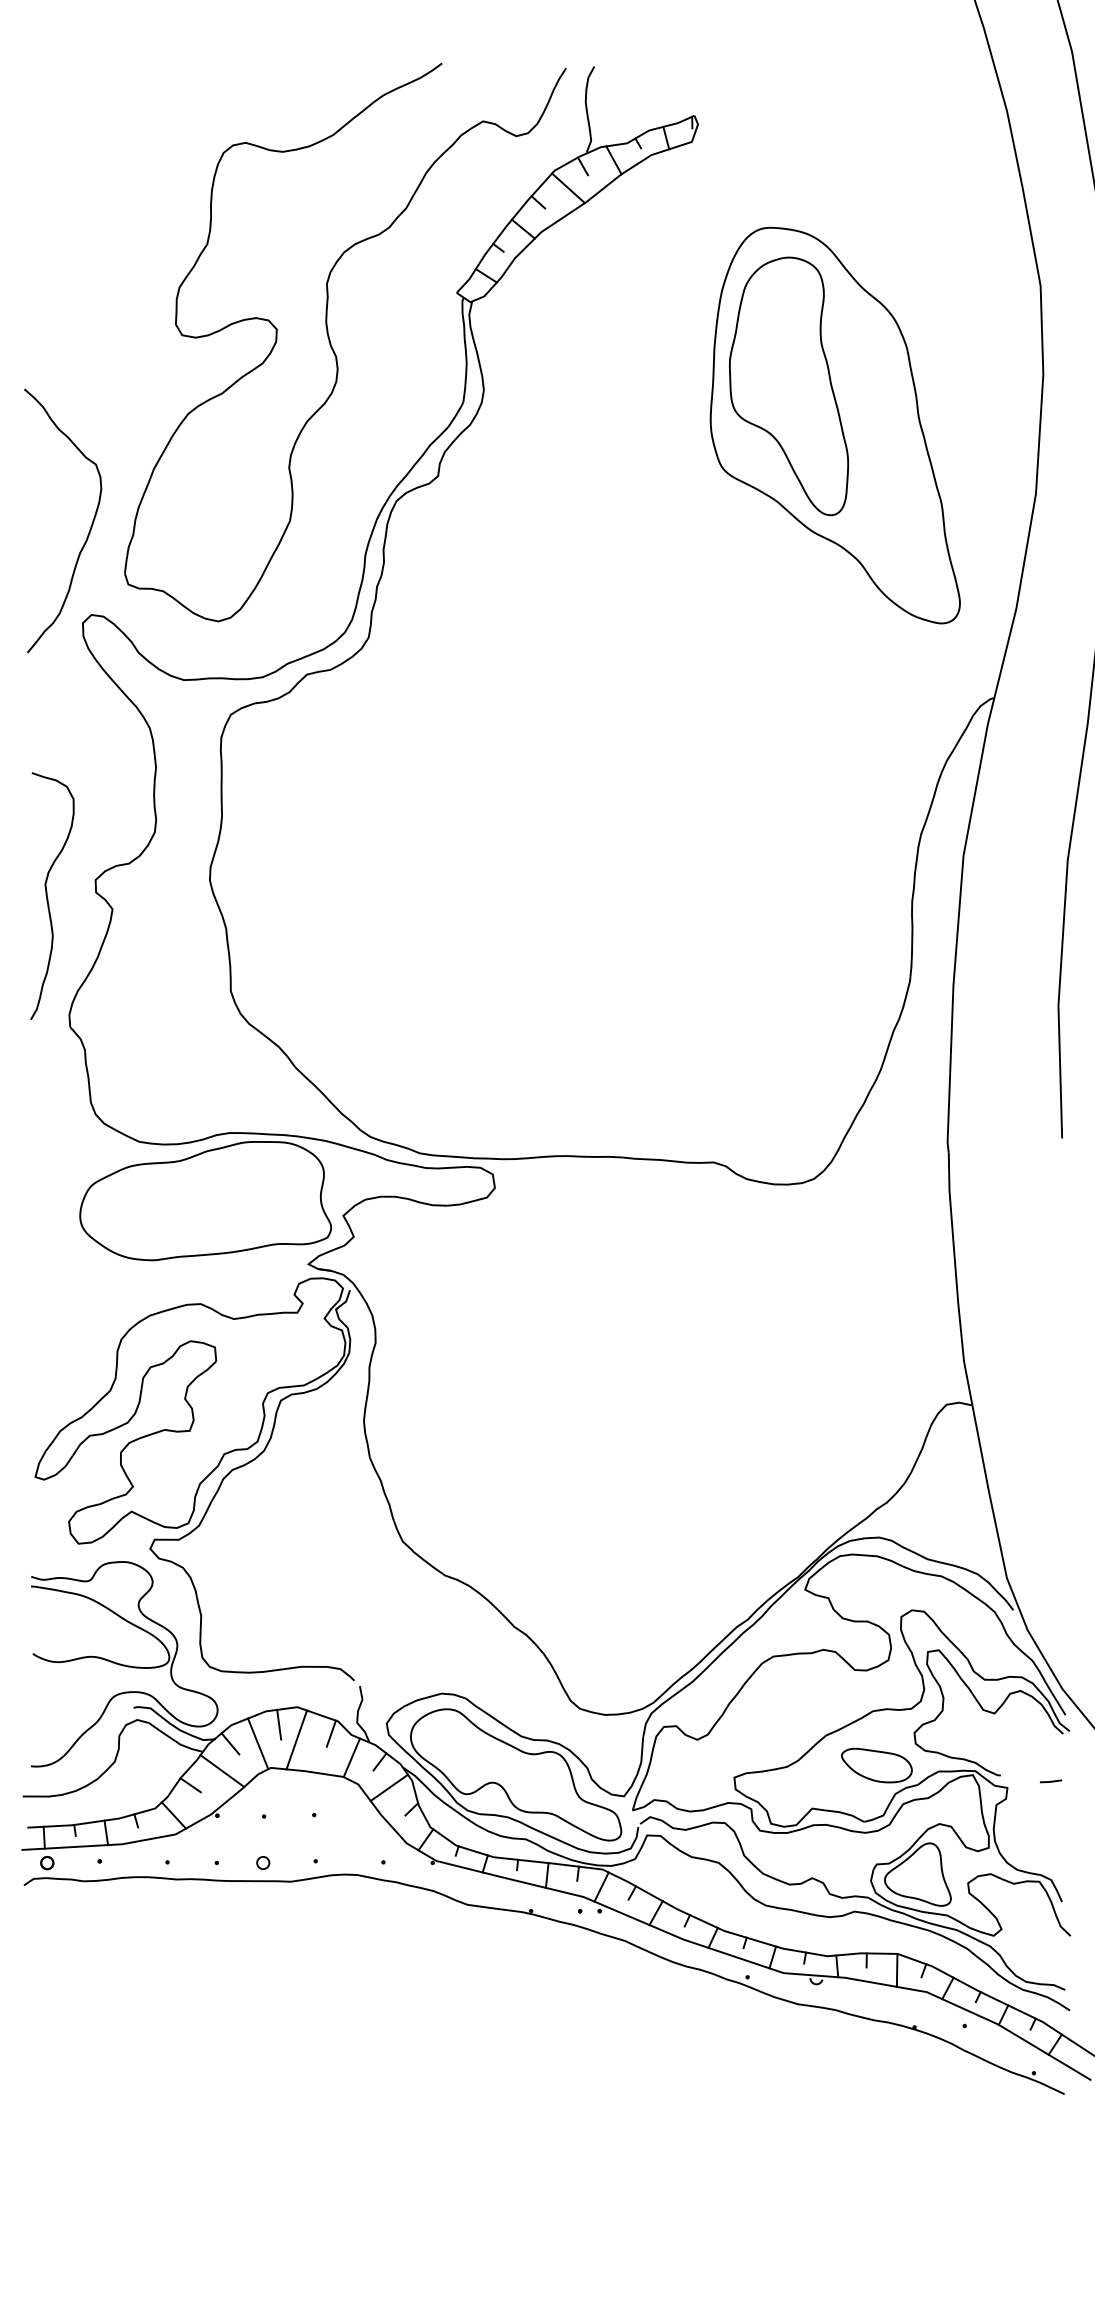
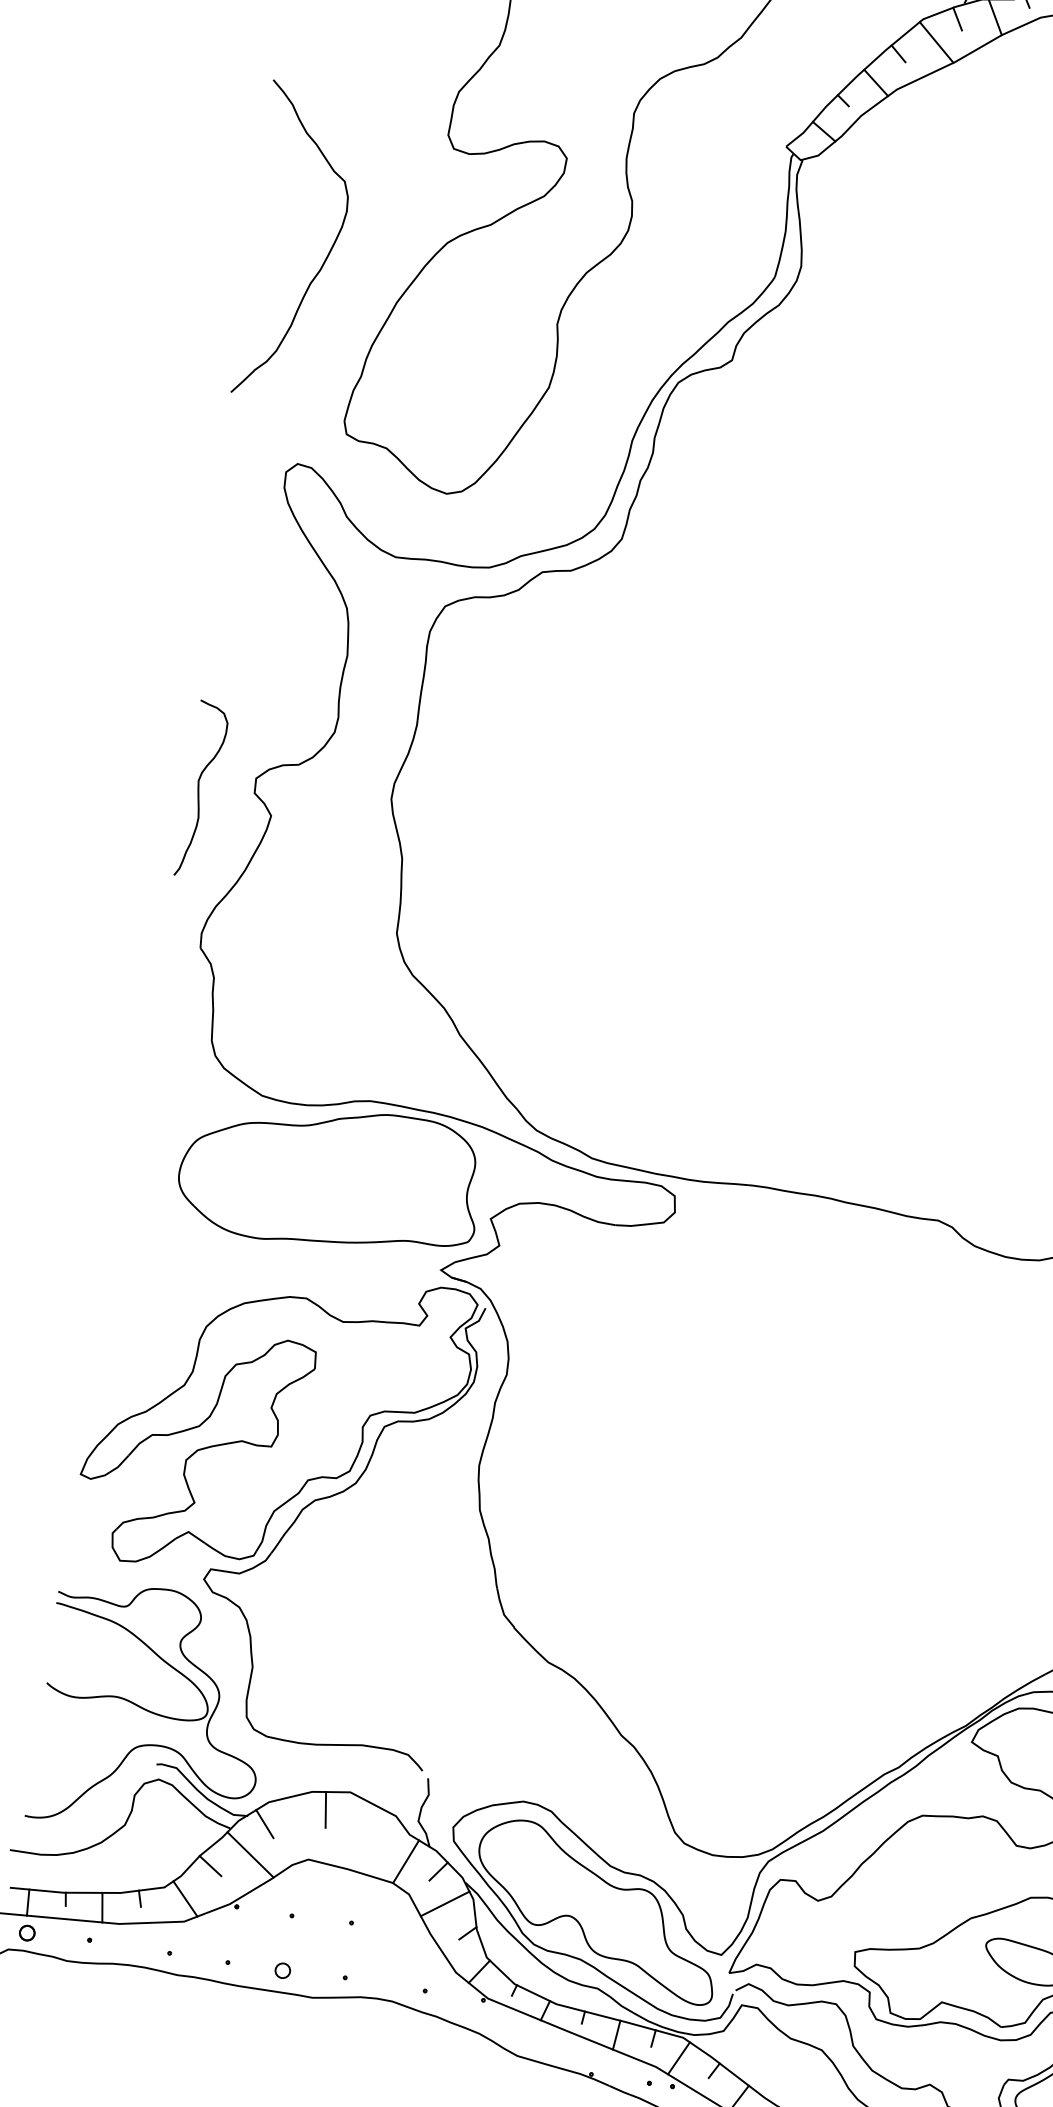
curve: (89, 529) -> (325, 257), moved
part: (52, 895) -> (202, 789), size x0.6
line: (330, 1733) -> (385, 1829), removed
line: (296, 1739) -> (343, 1830), removed
line: (258, 1743) -> (298, 1828), removed

